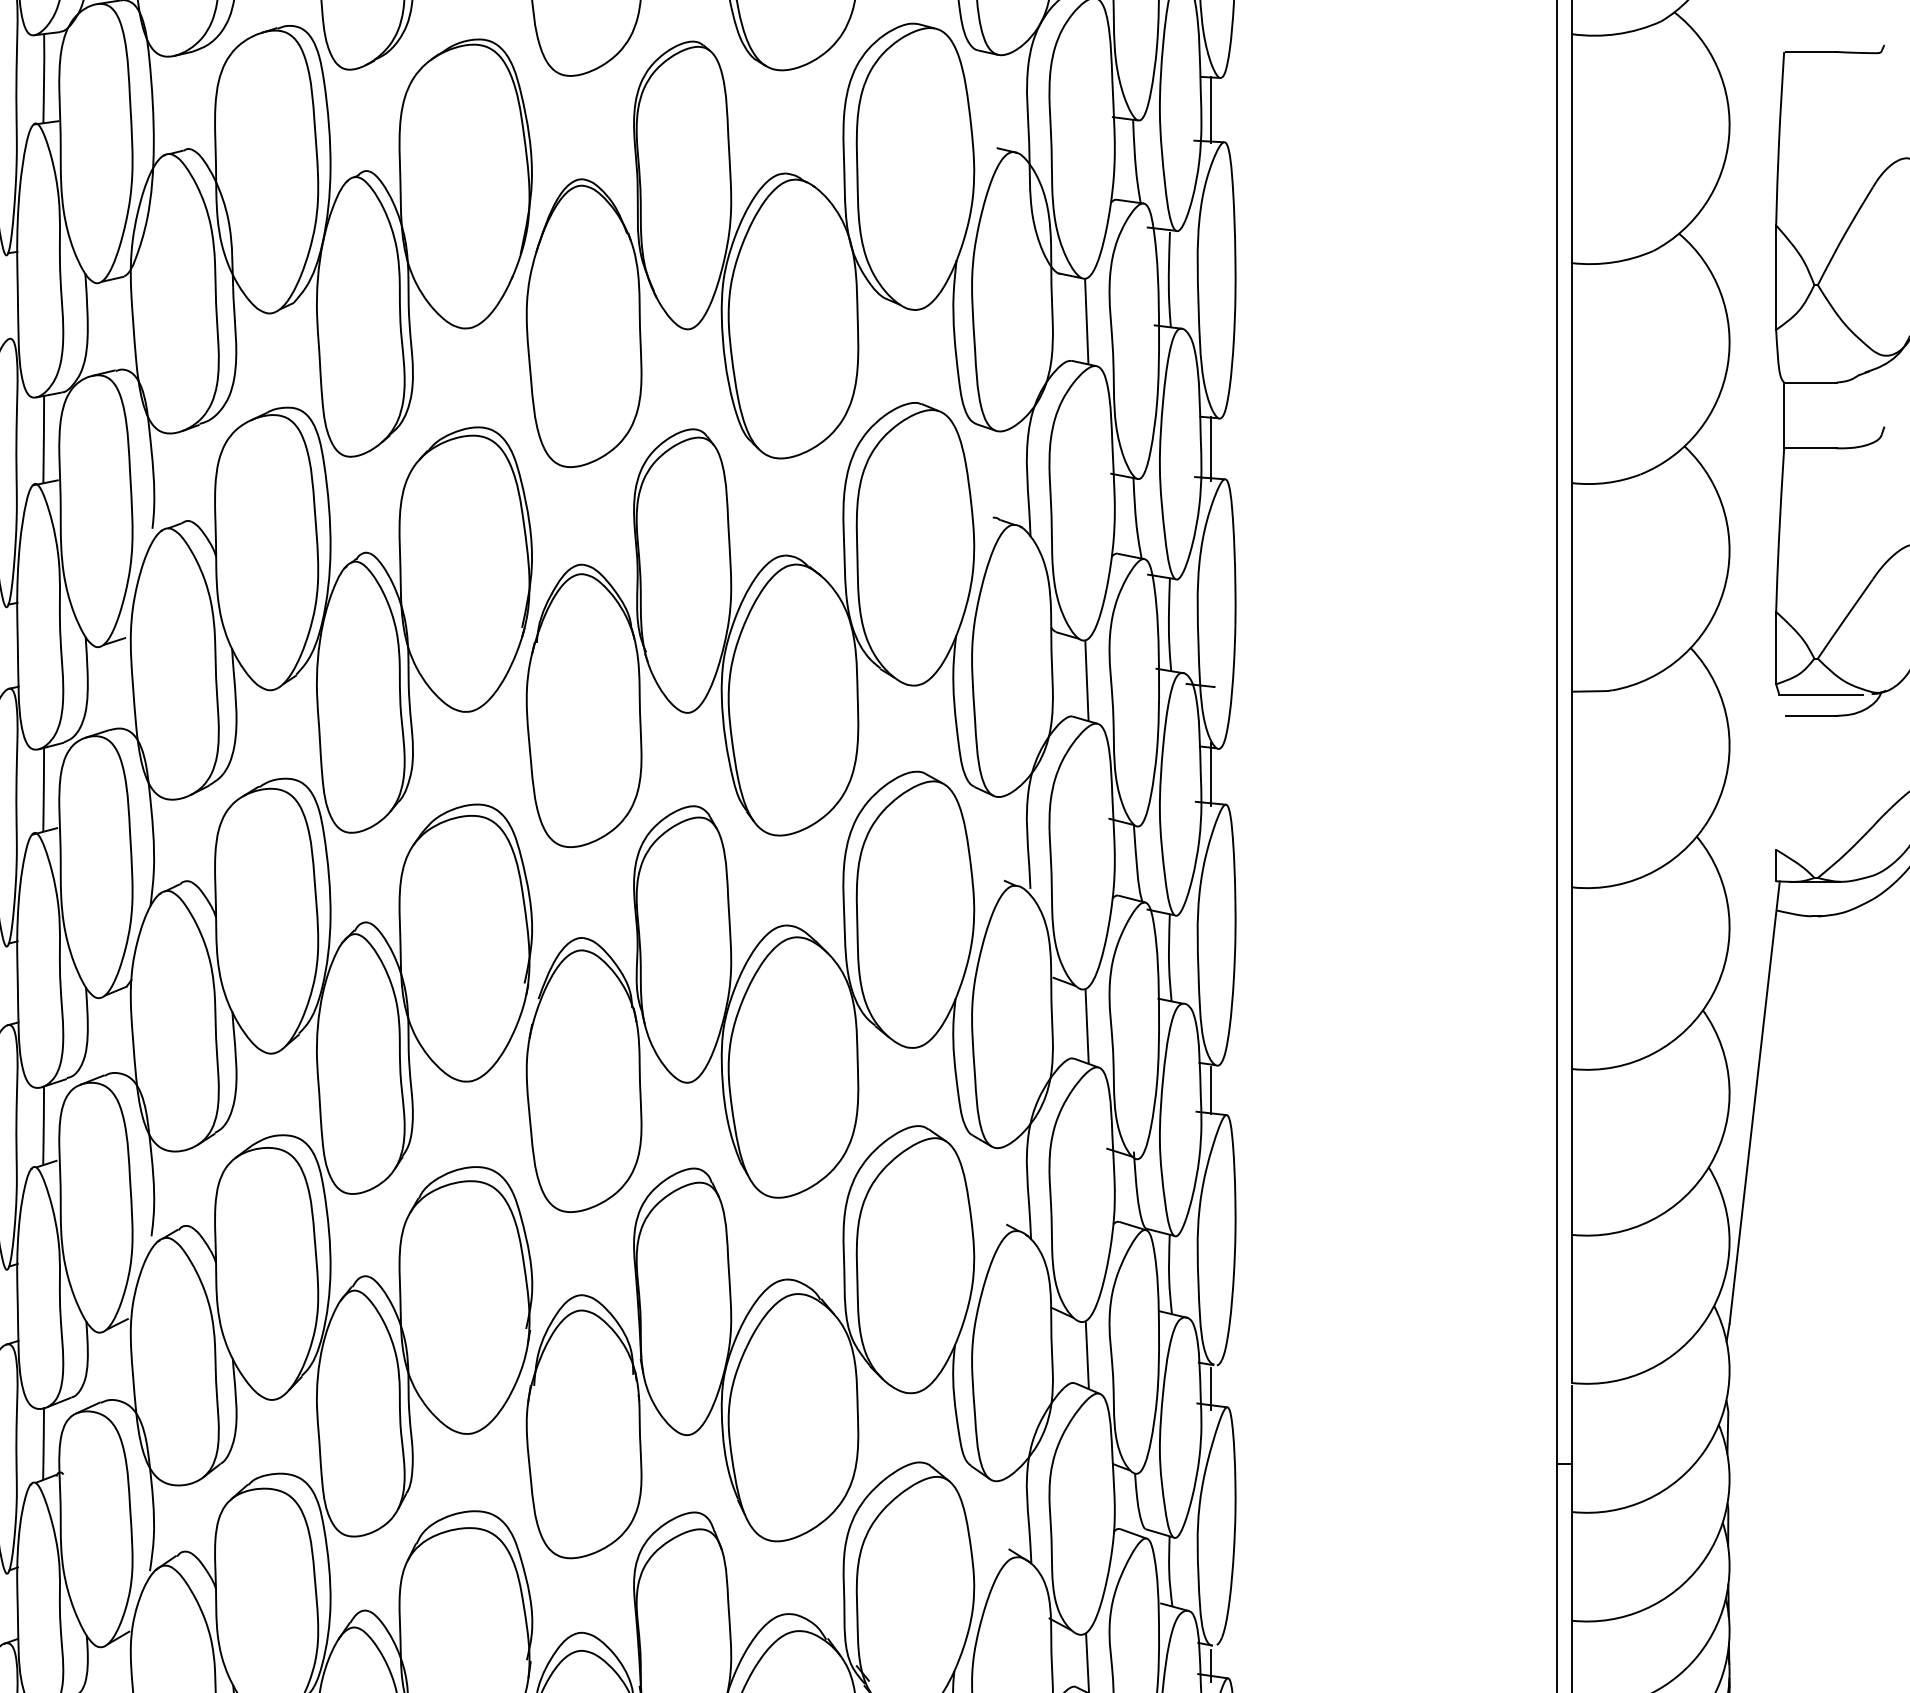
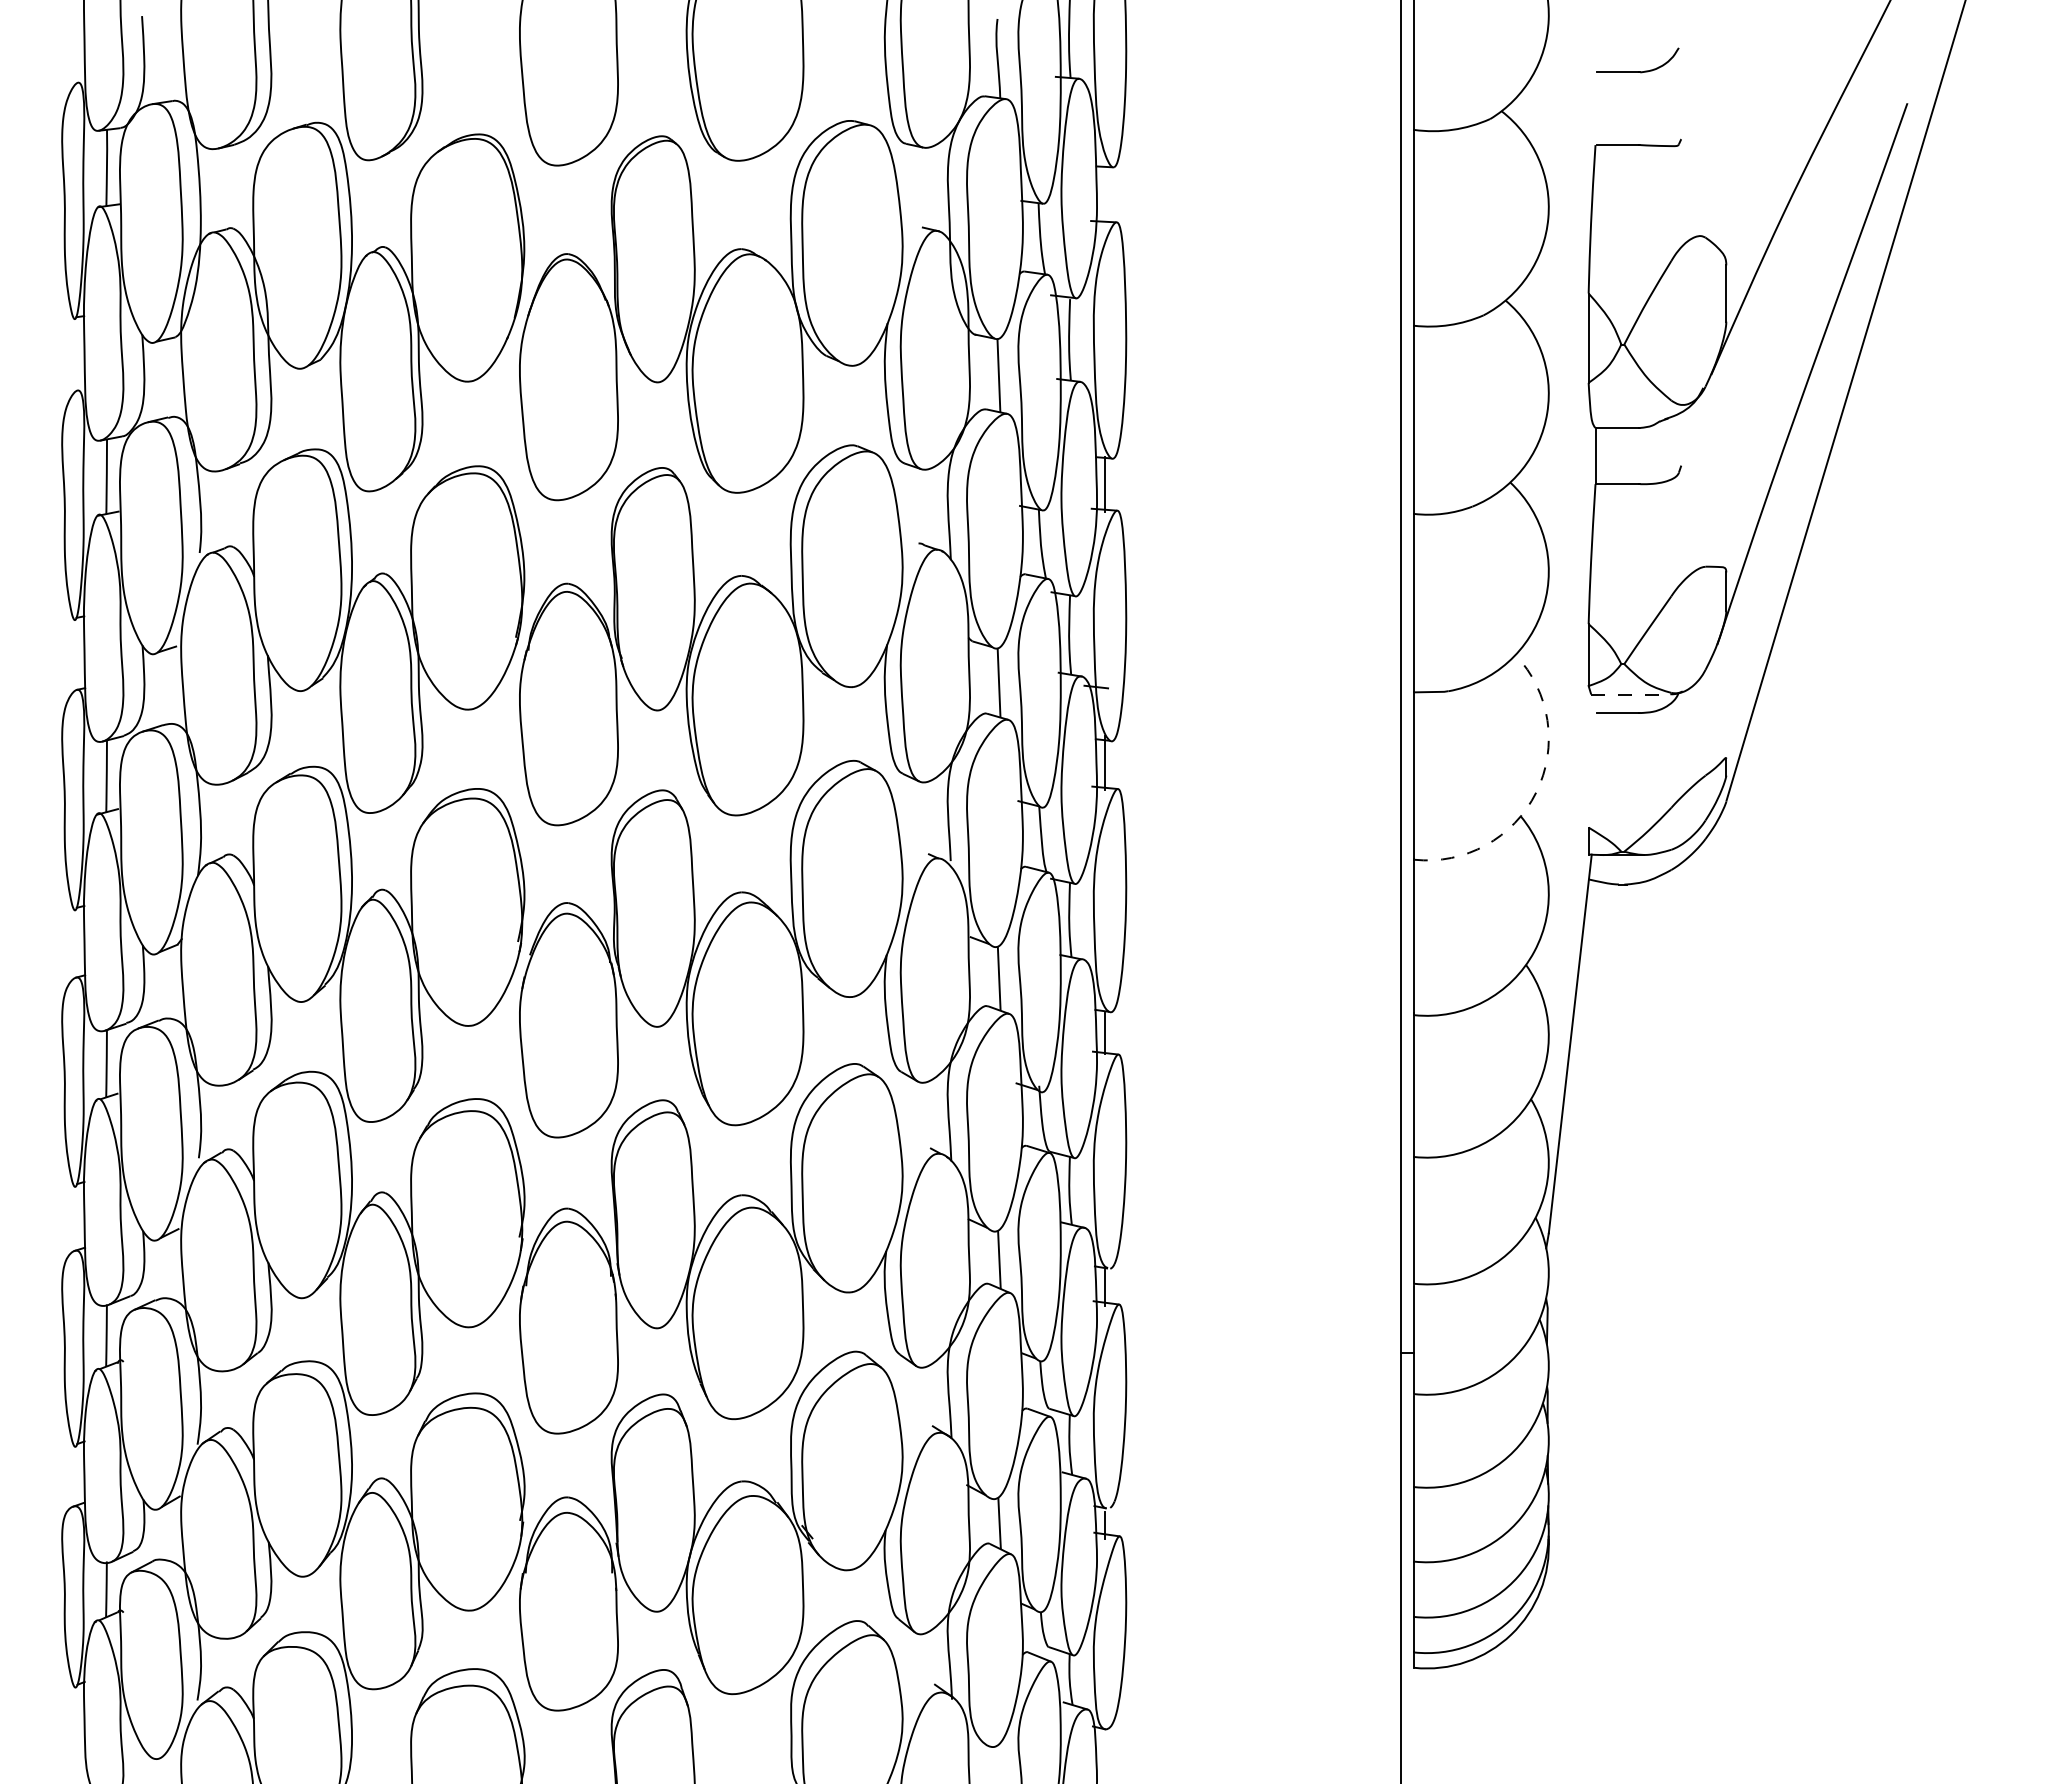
line: (1211, 109) -> (1105, 194), removed
line: (1821, 695) -> (1627, 695), solid -> dashed
arc: (1715, 808) -> (1536, 792), solid -> dashed

